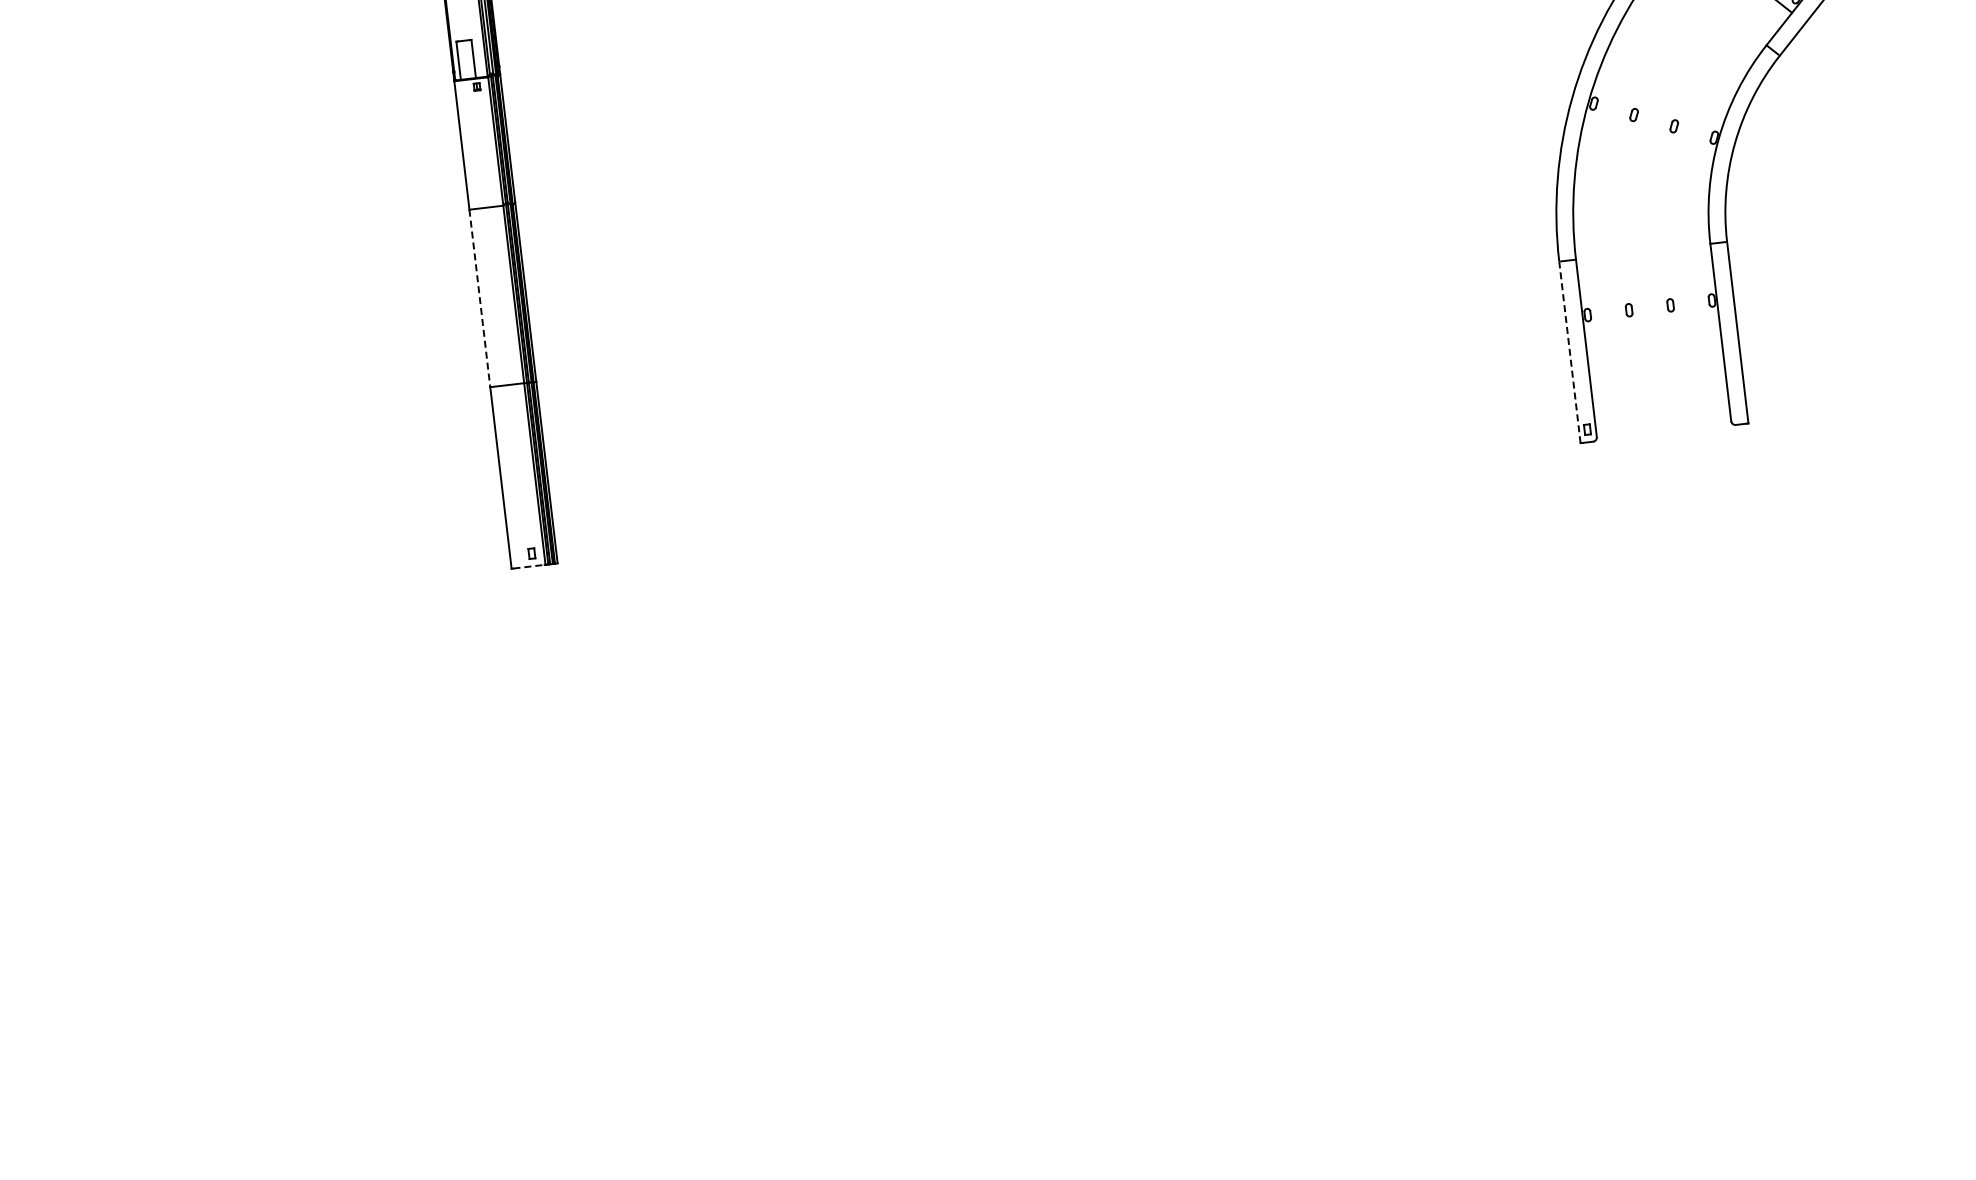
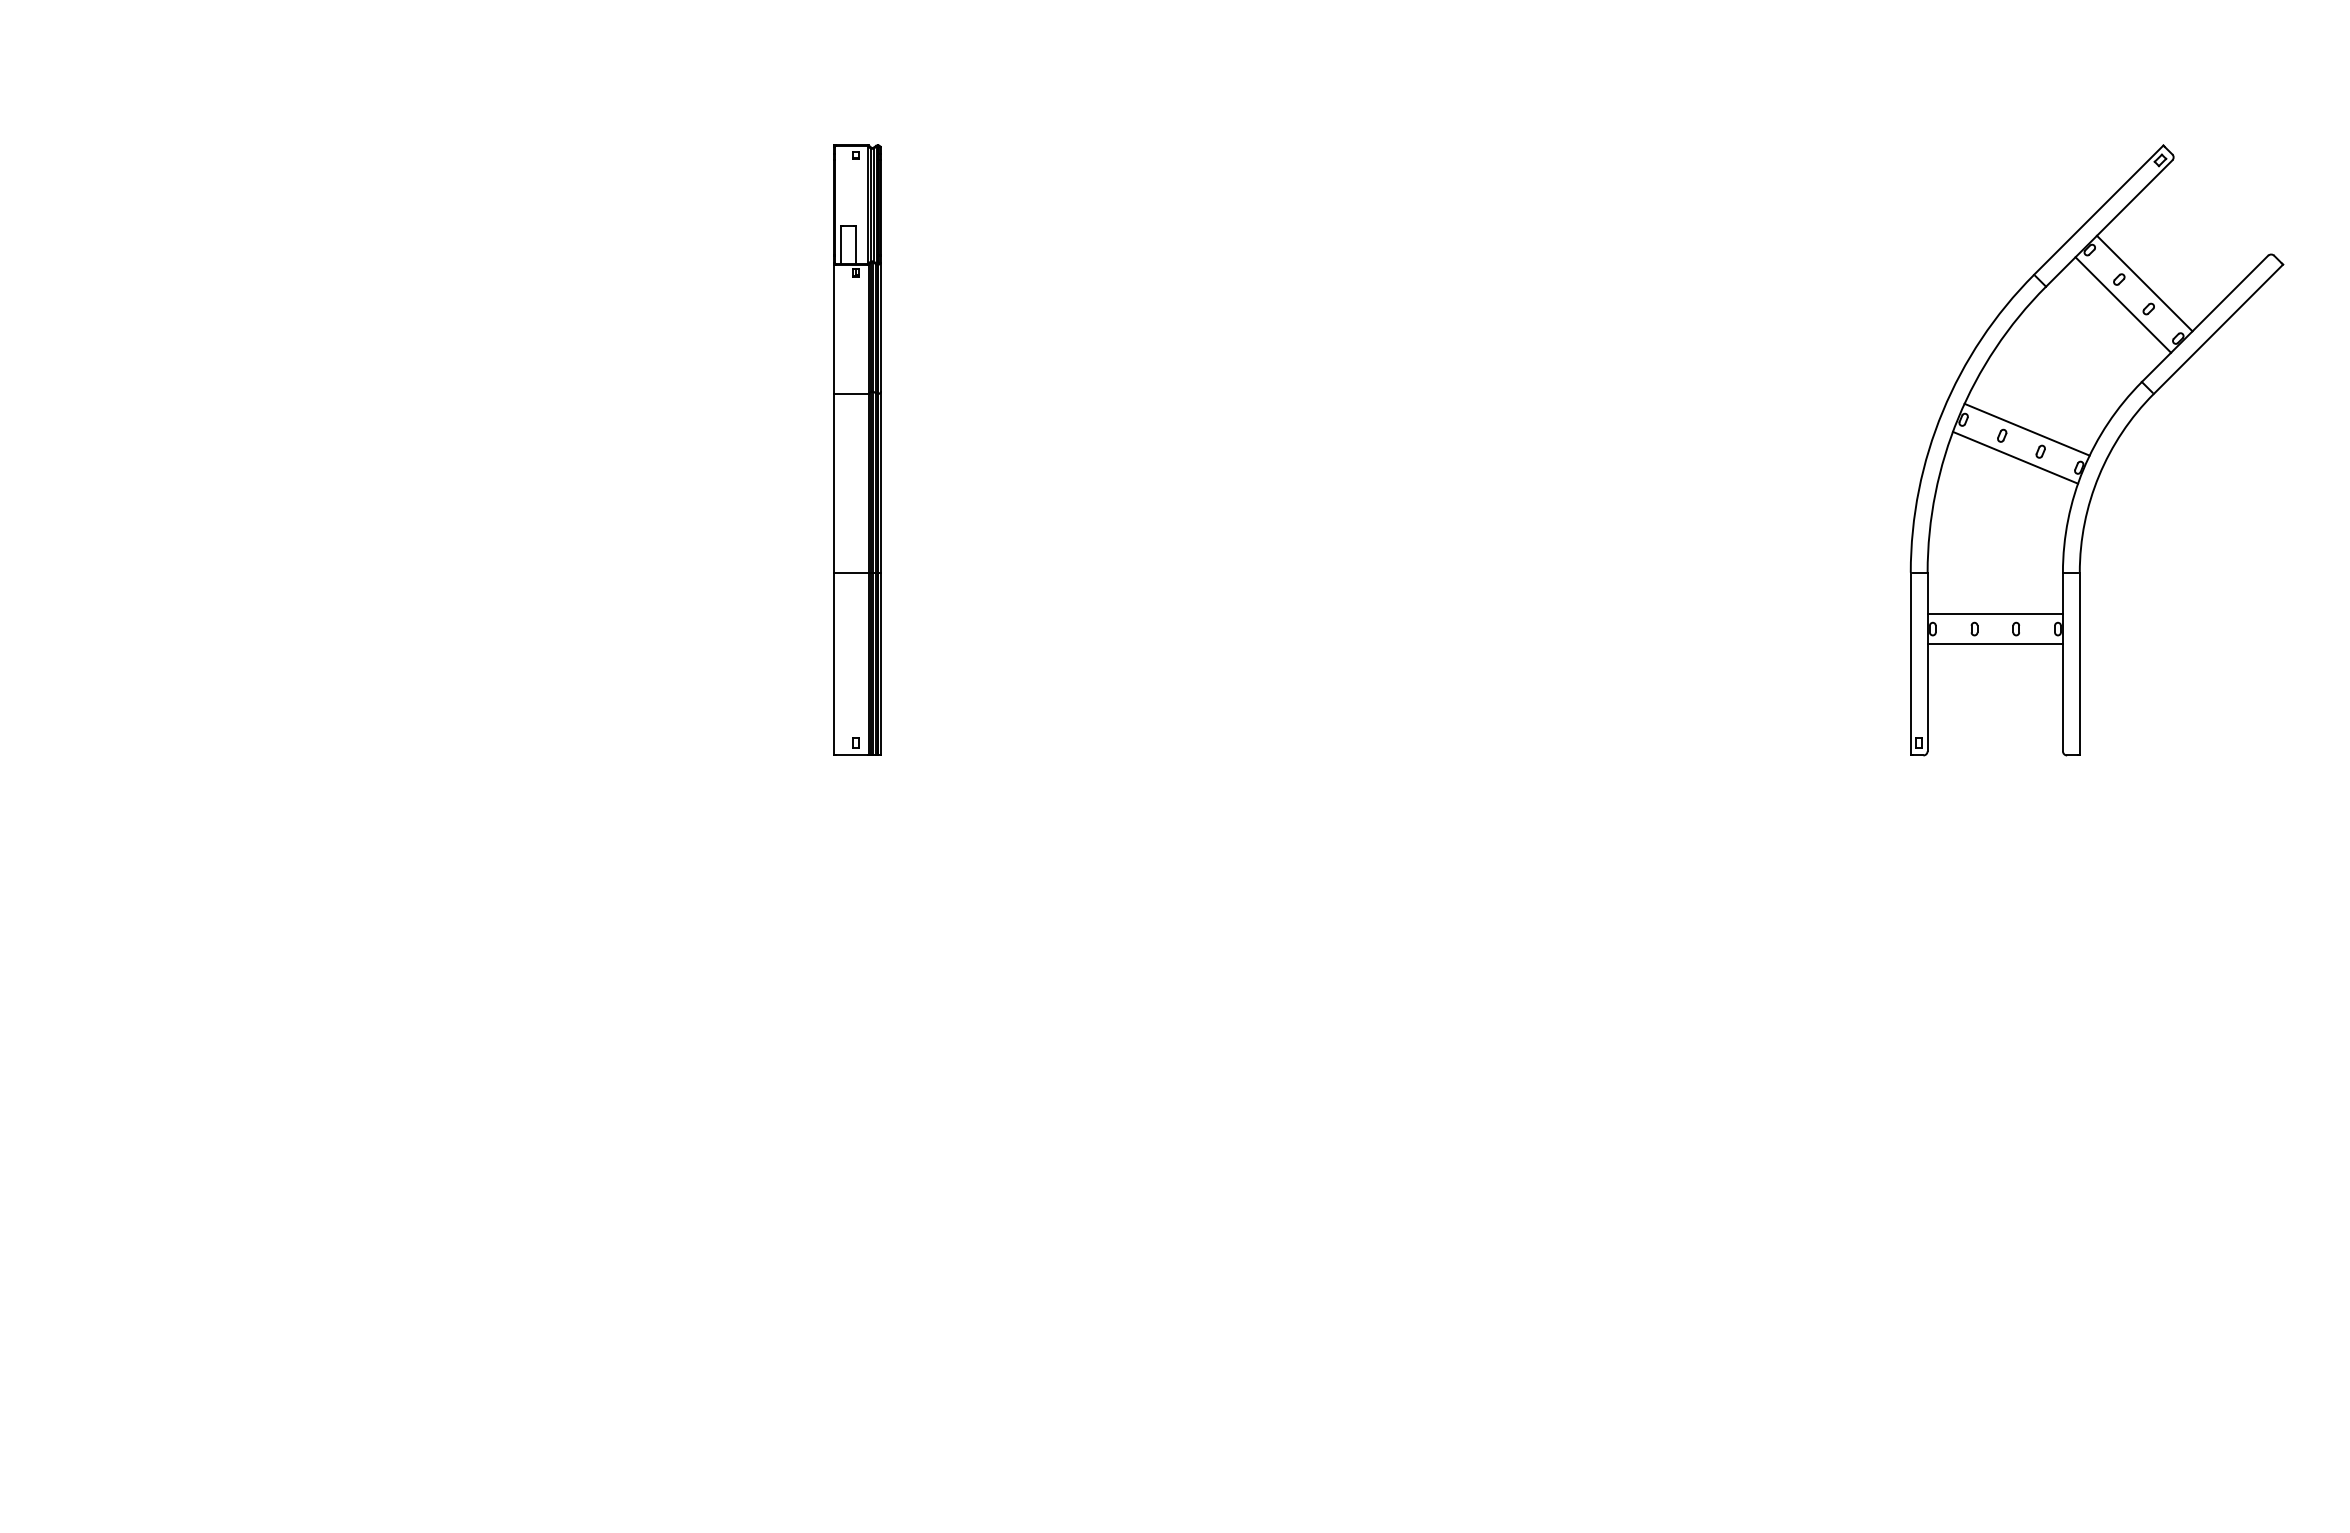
line: (1657, 105) -> (2026, 429), added
line: (1649, 135) -> (2015, 457), added
line: (1647, 292) -> (1994, 613), added
line: (479, 298) -> (834, 483), dashed -> solid
line: (1650, 323) -> (1994, 644), added
line: (1569, 351) -> (1910, 663), dashed -> solid
line: (529, 566) -> (852, 755), dashed -> solid

